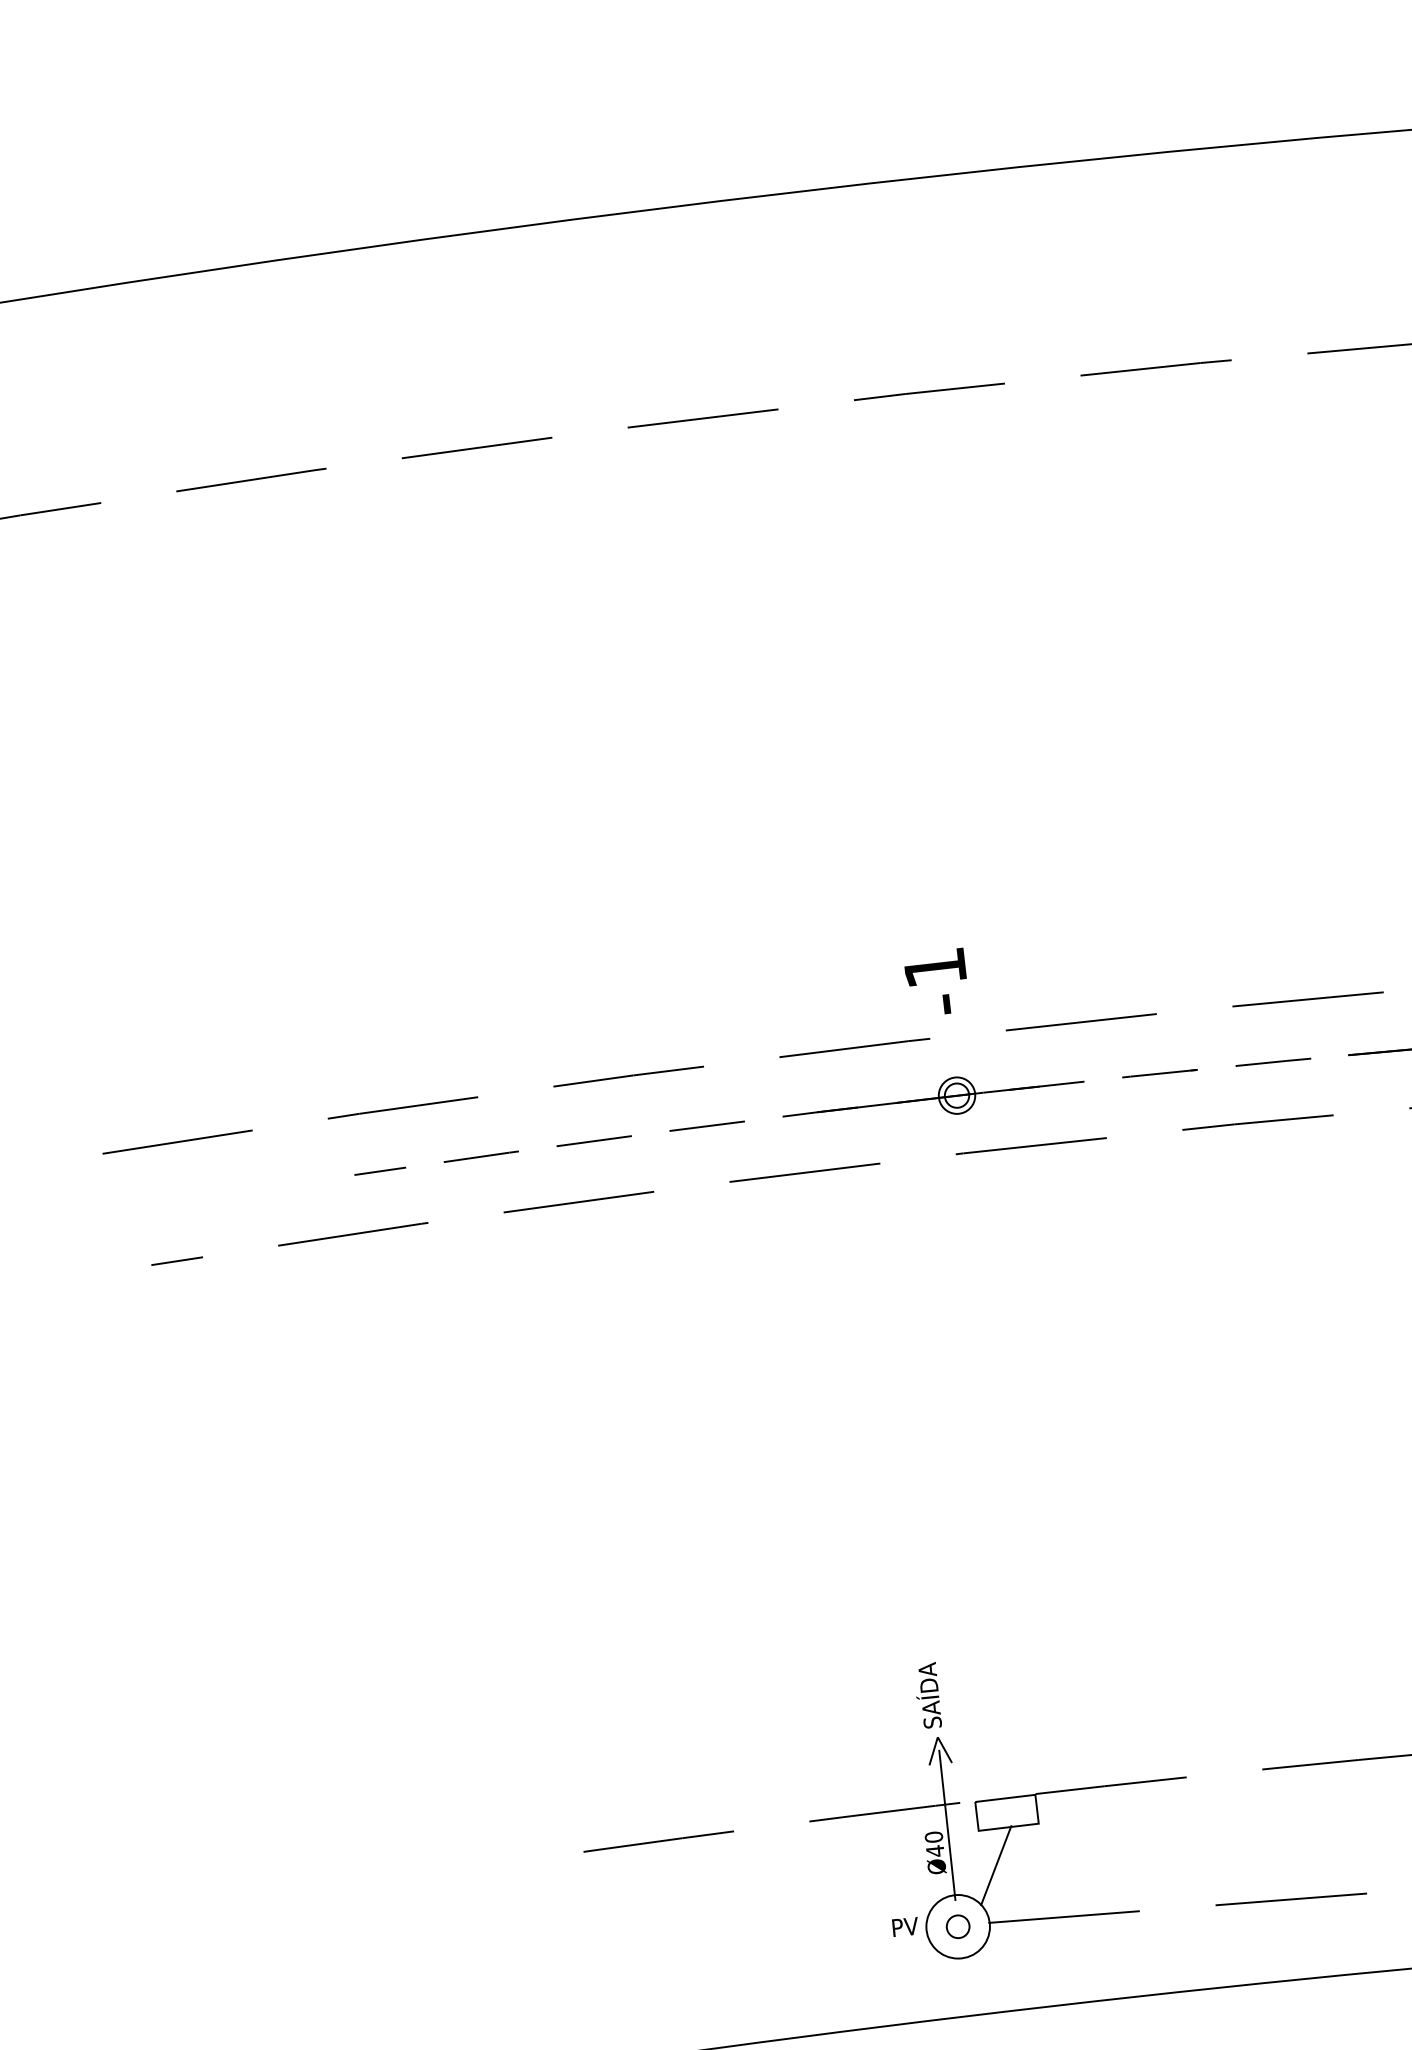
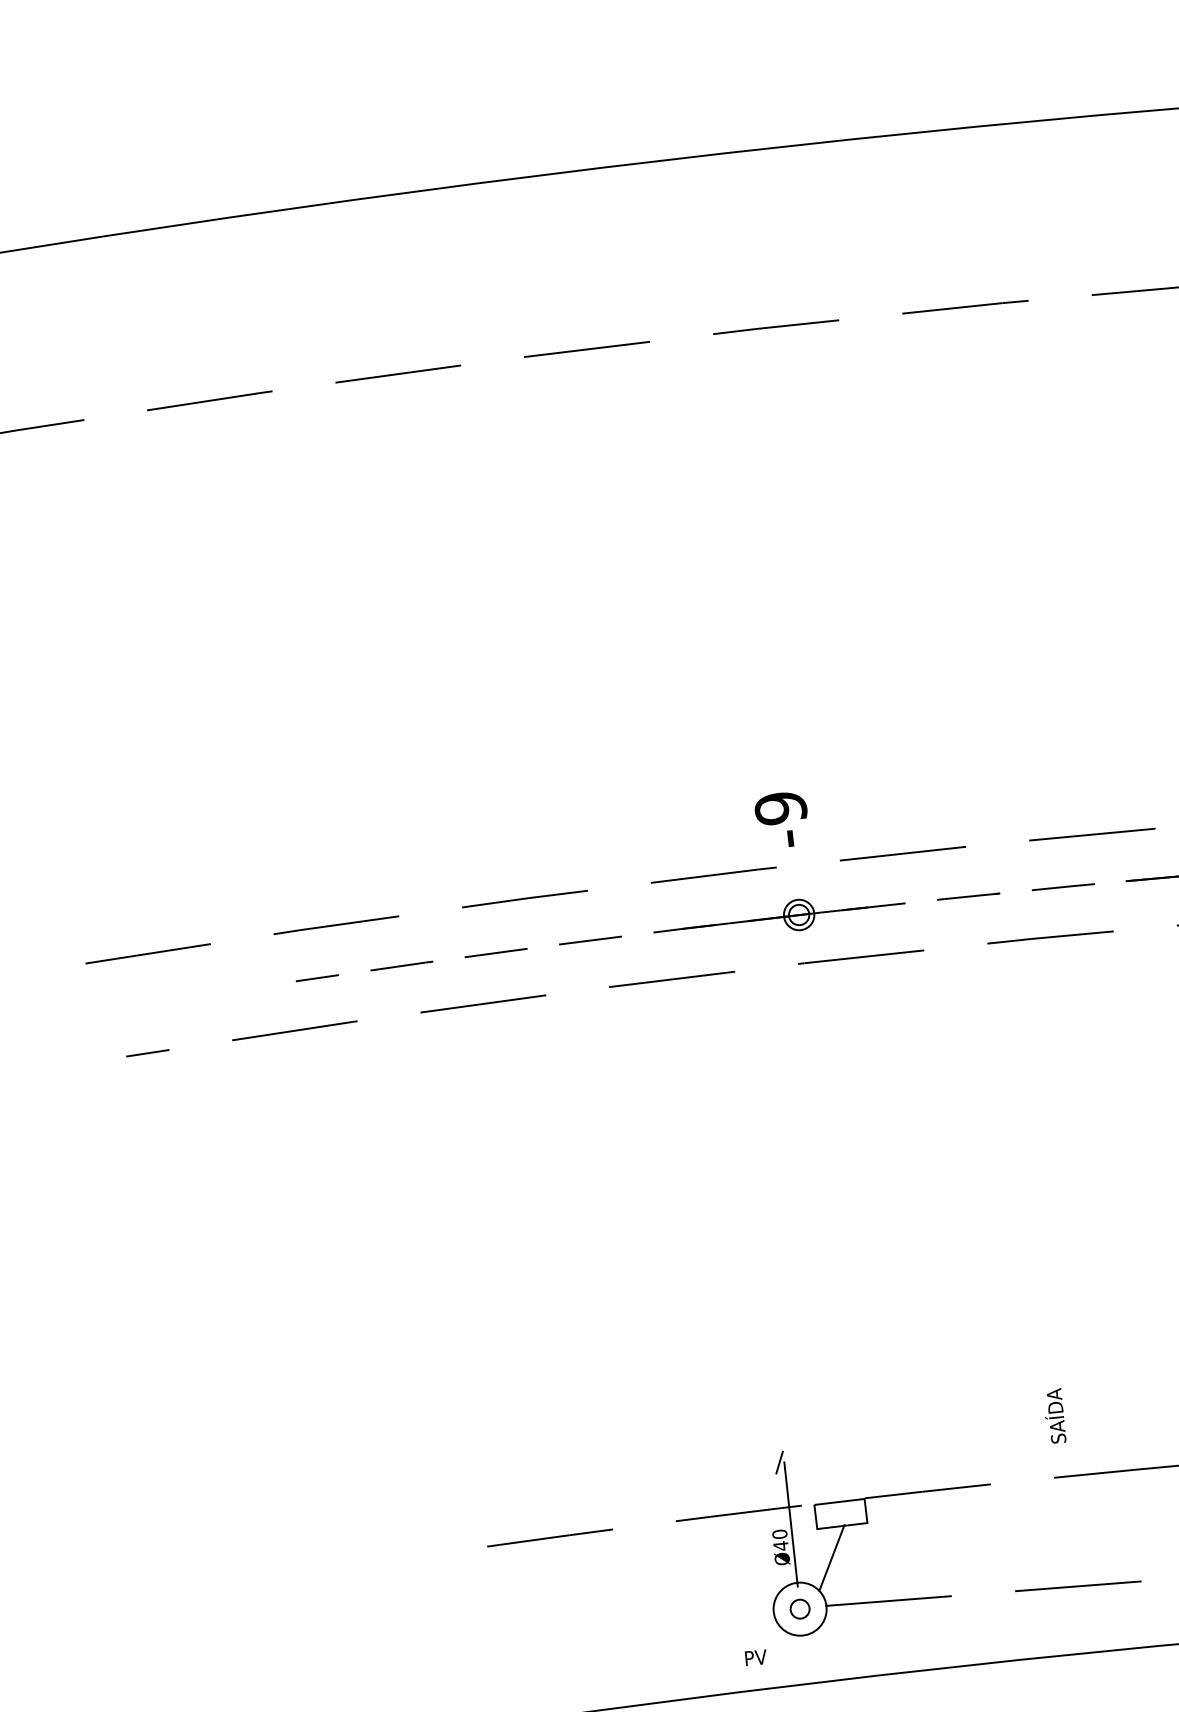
text: (935, 967) -> (781, 807), -1 -> -9
text: (928, 1694) -> (1055, 1415), moved
line: (944, 1749) -> (788, 1461), removed
text: (904, 1926) -> (755, 1657), moved

